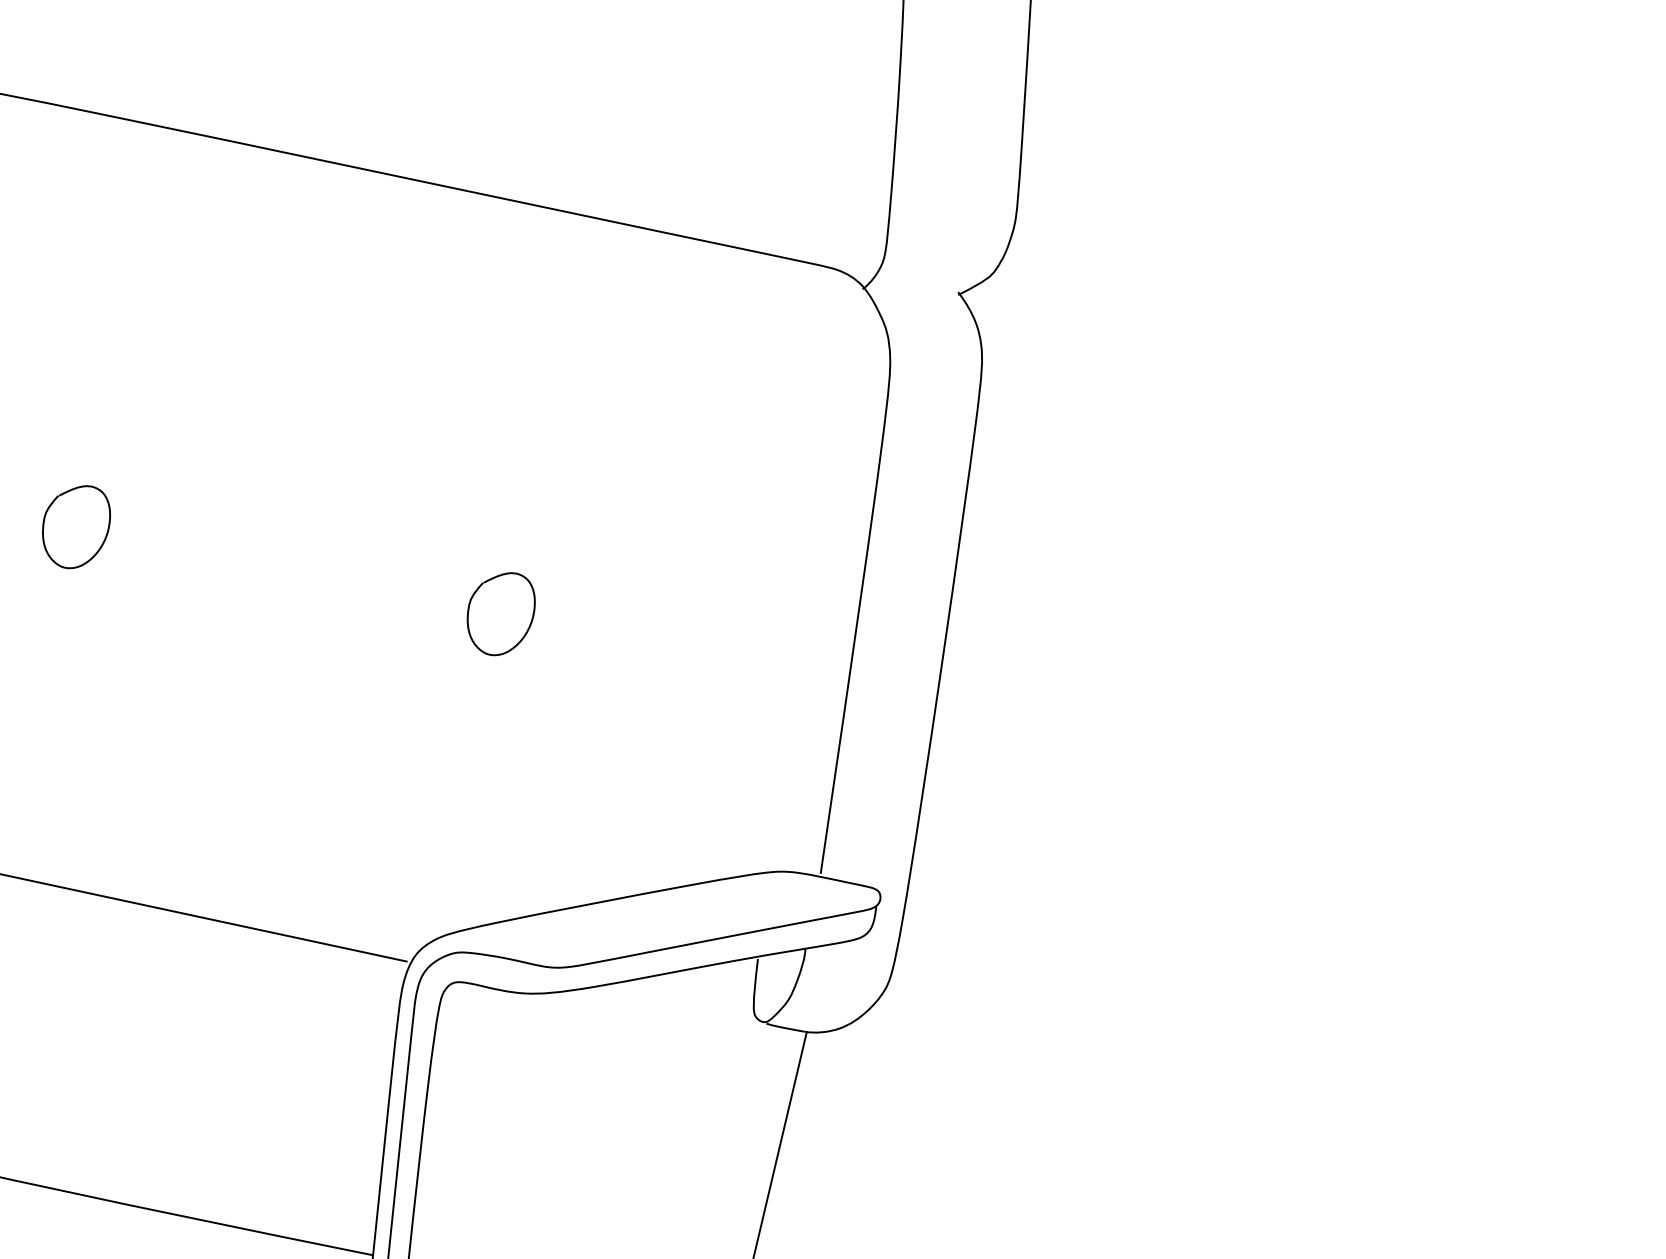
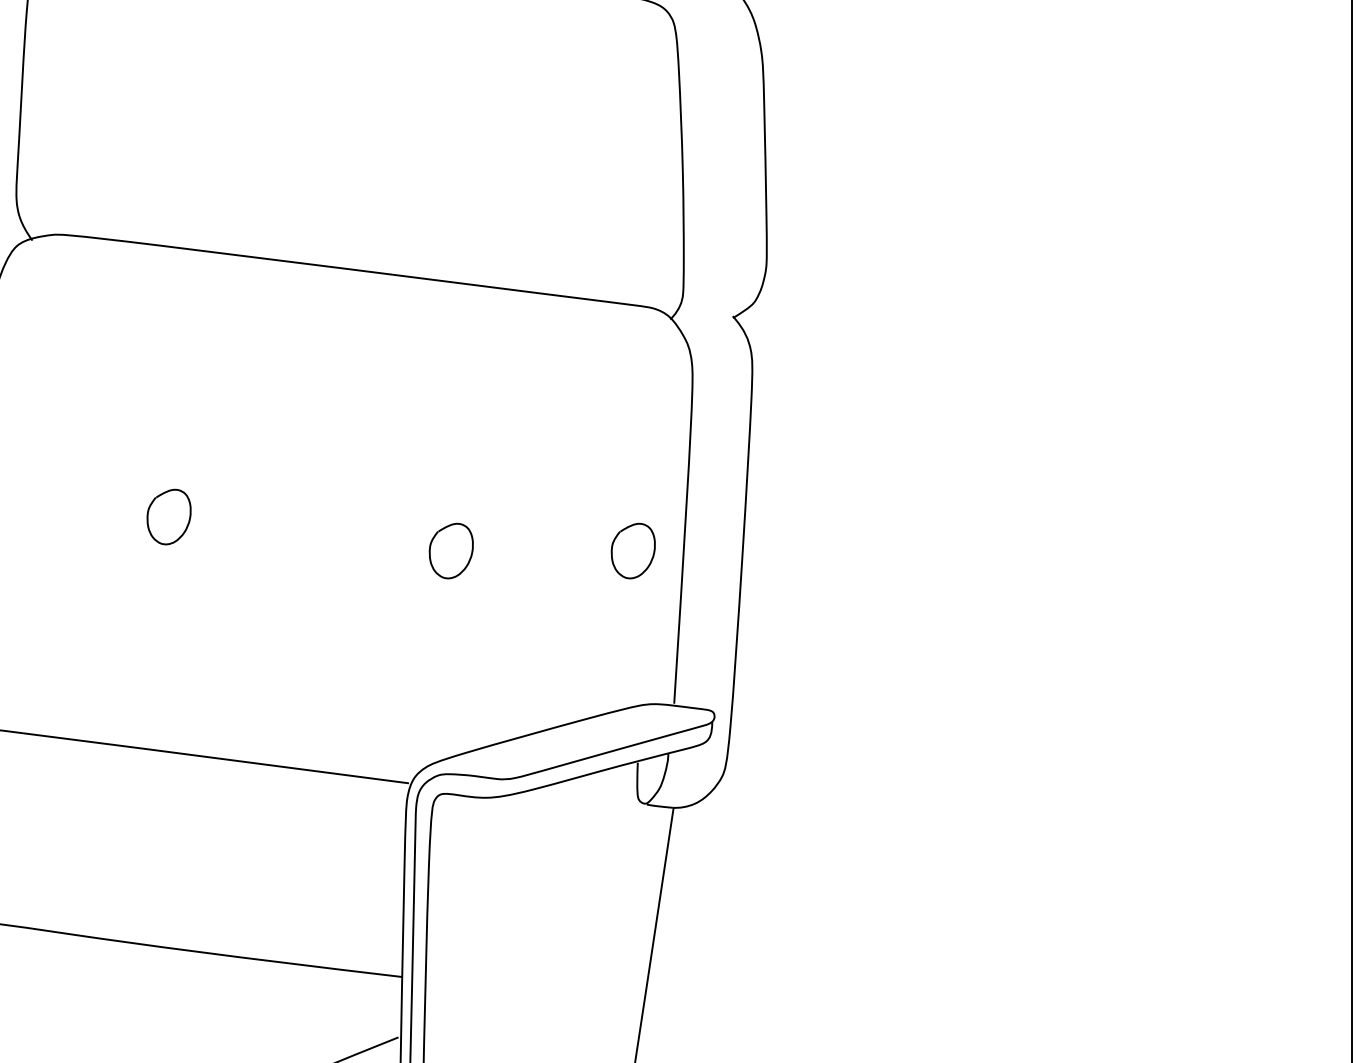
curve: (748, 627) -> (613, 546), added

